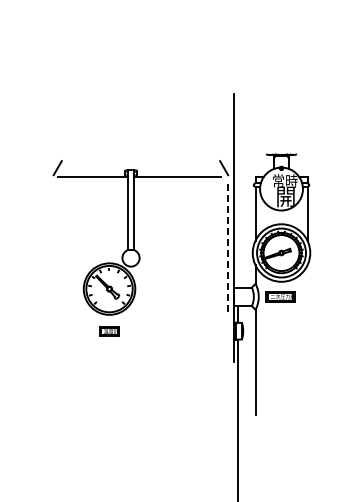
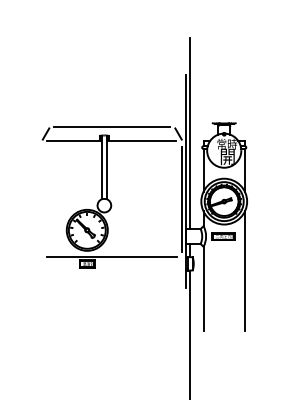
line: (140, 159) -> (111, 127), added
line: (238, 167) -> (189, 133), added
line: (228, 249) -> (182, 198), dashed -> solid
line: (140, 322) -> (111, 256), added
line: (307, 340) -> (244, 271), added

